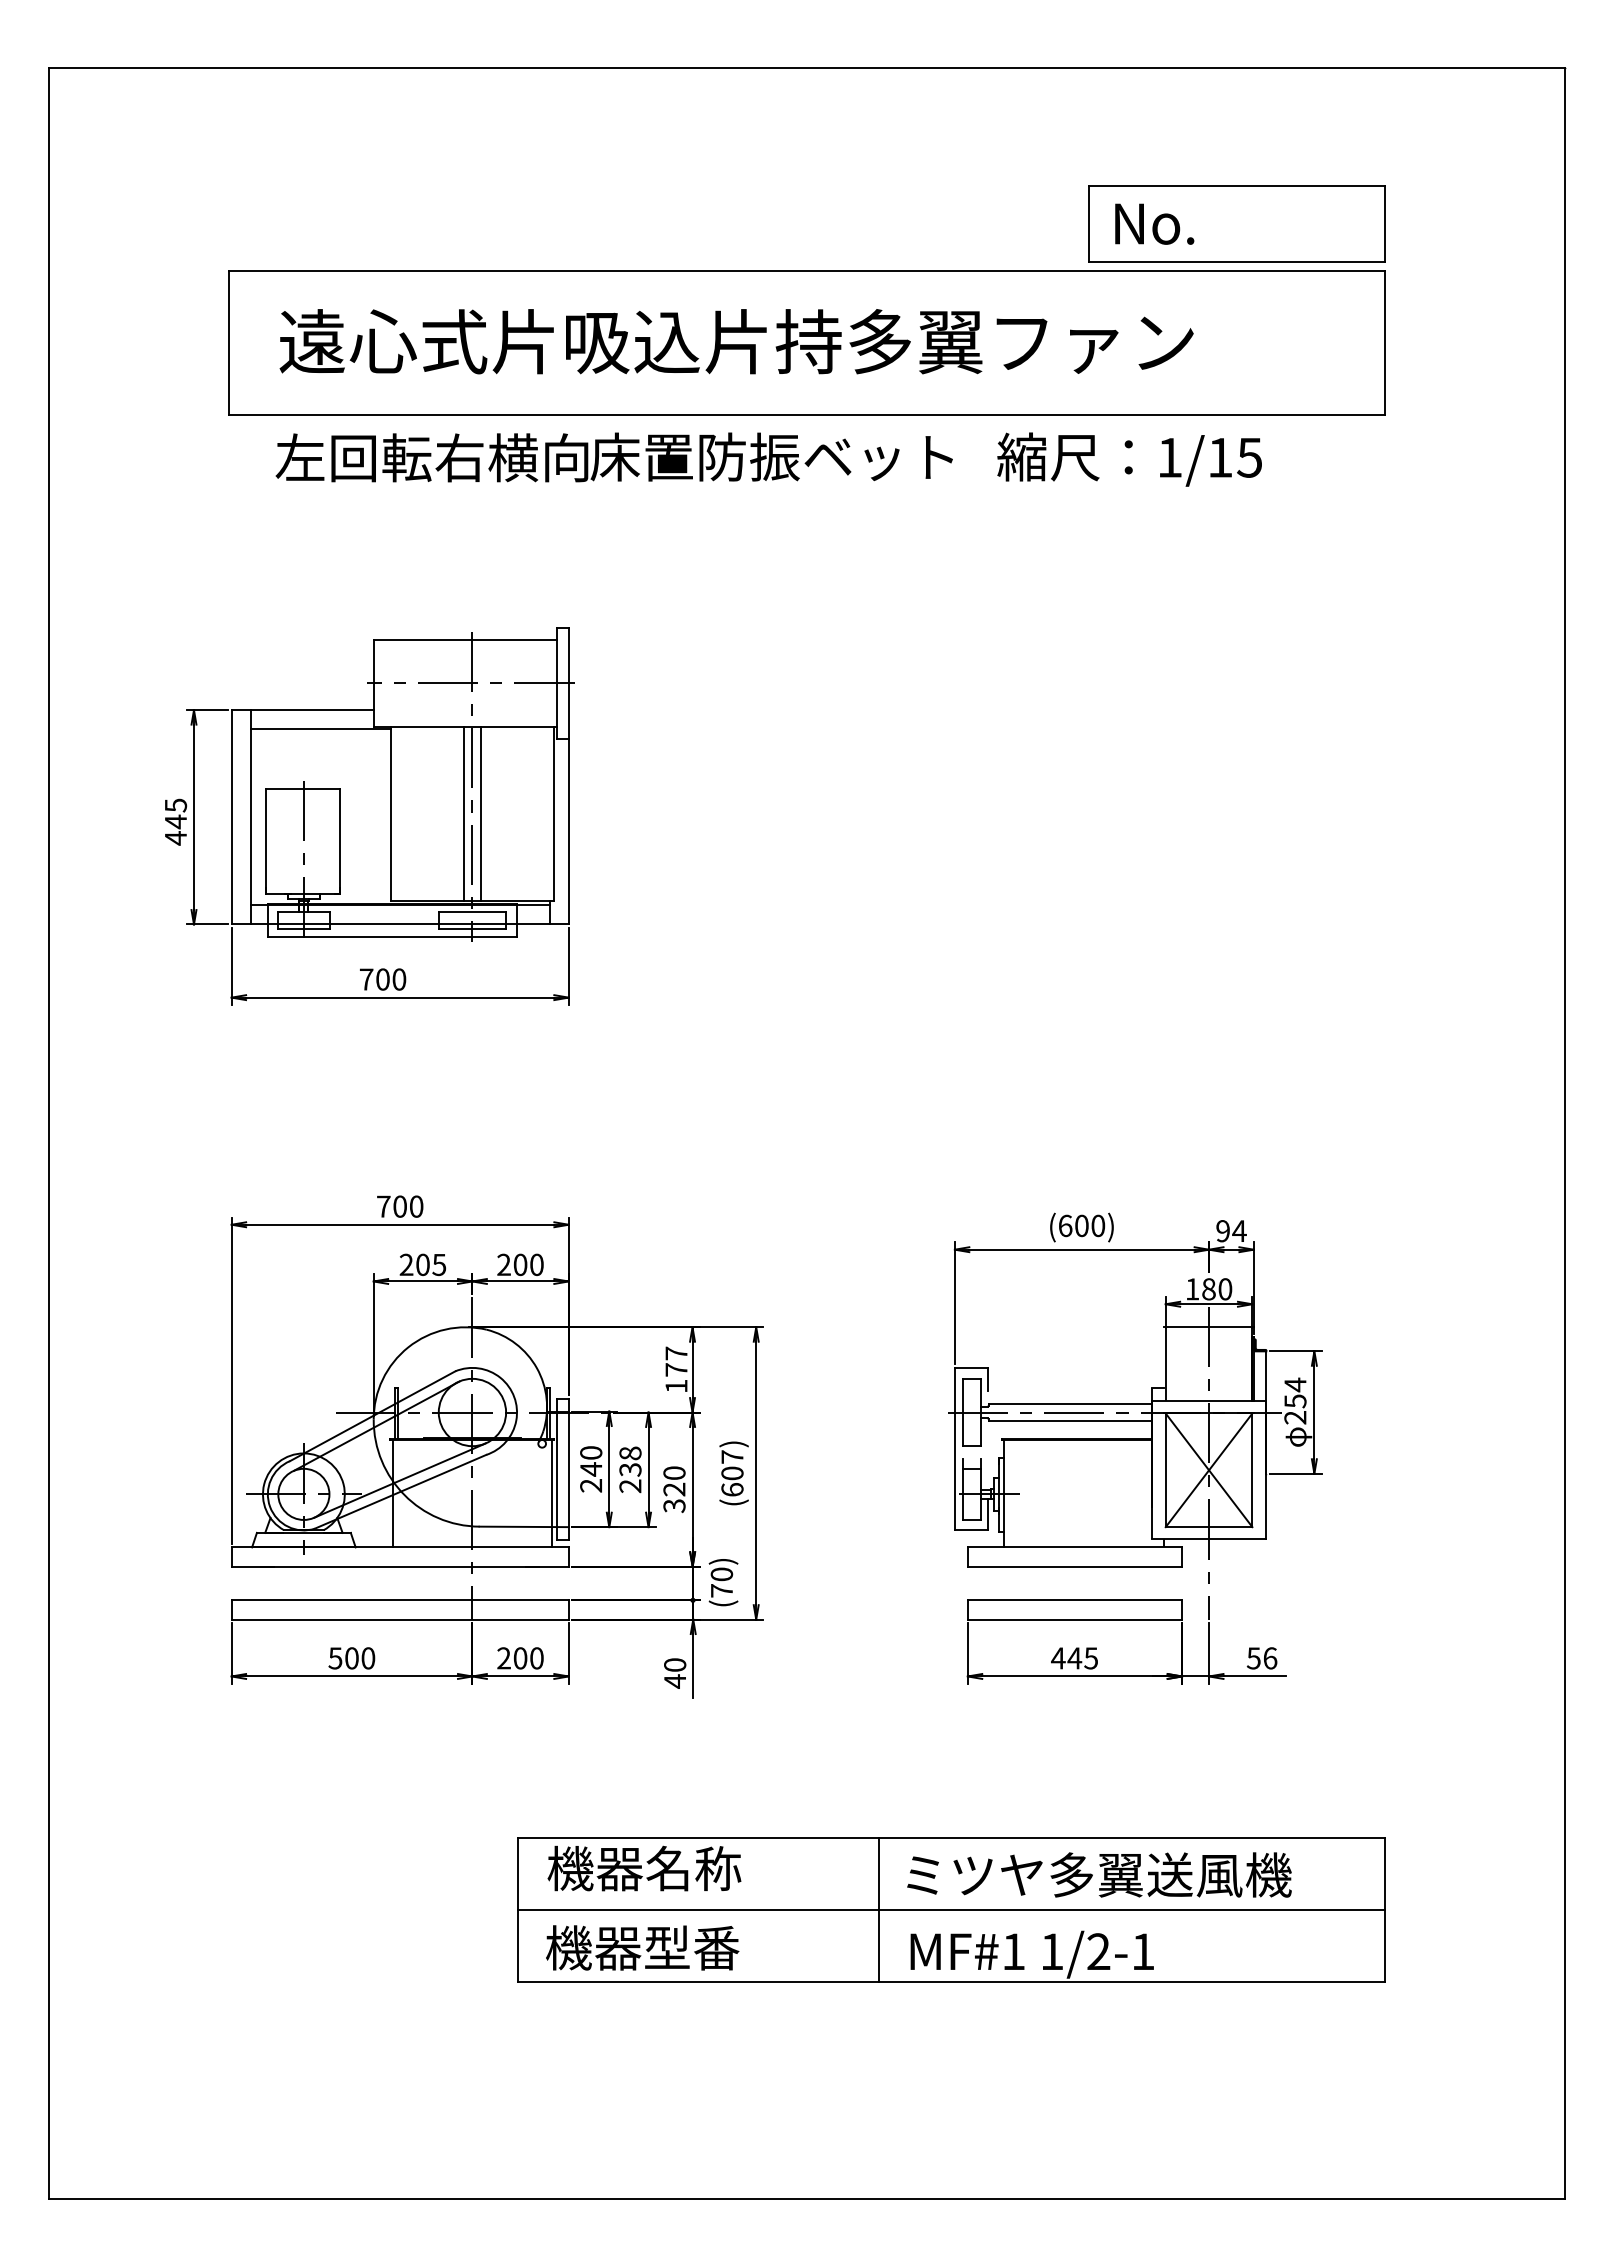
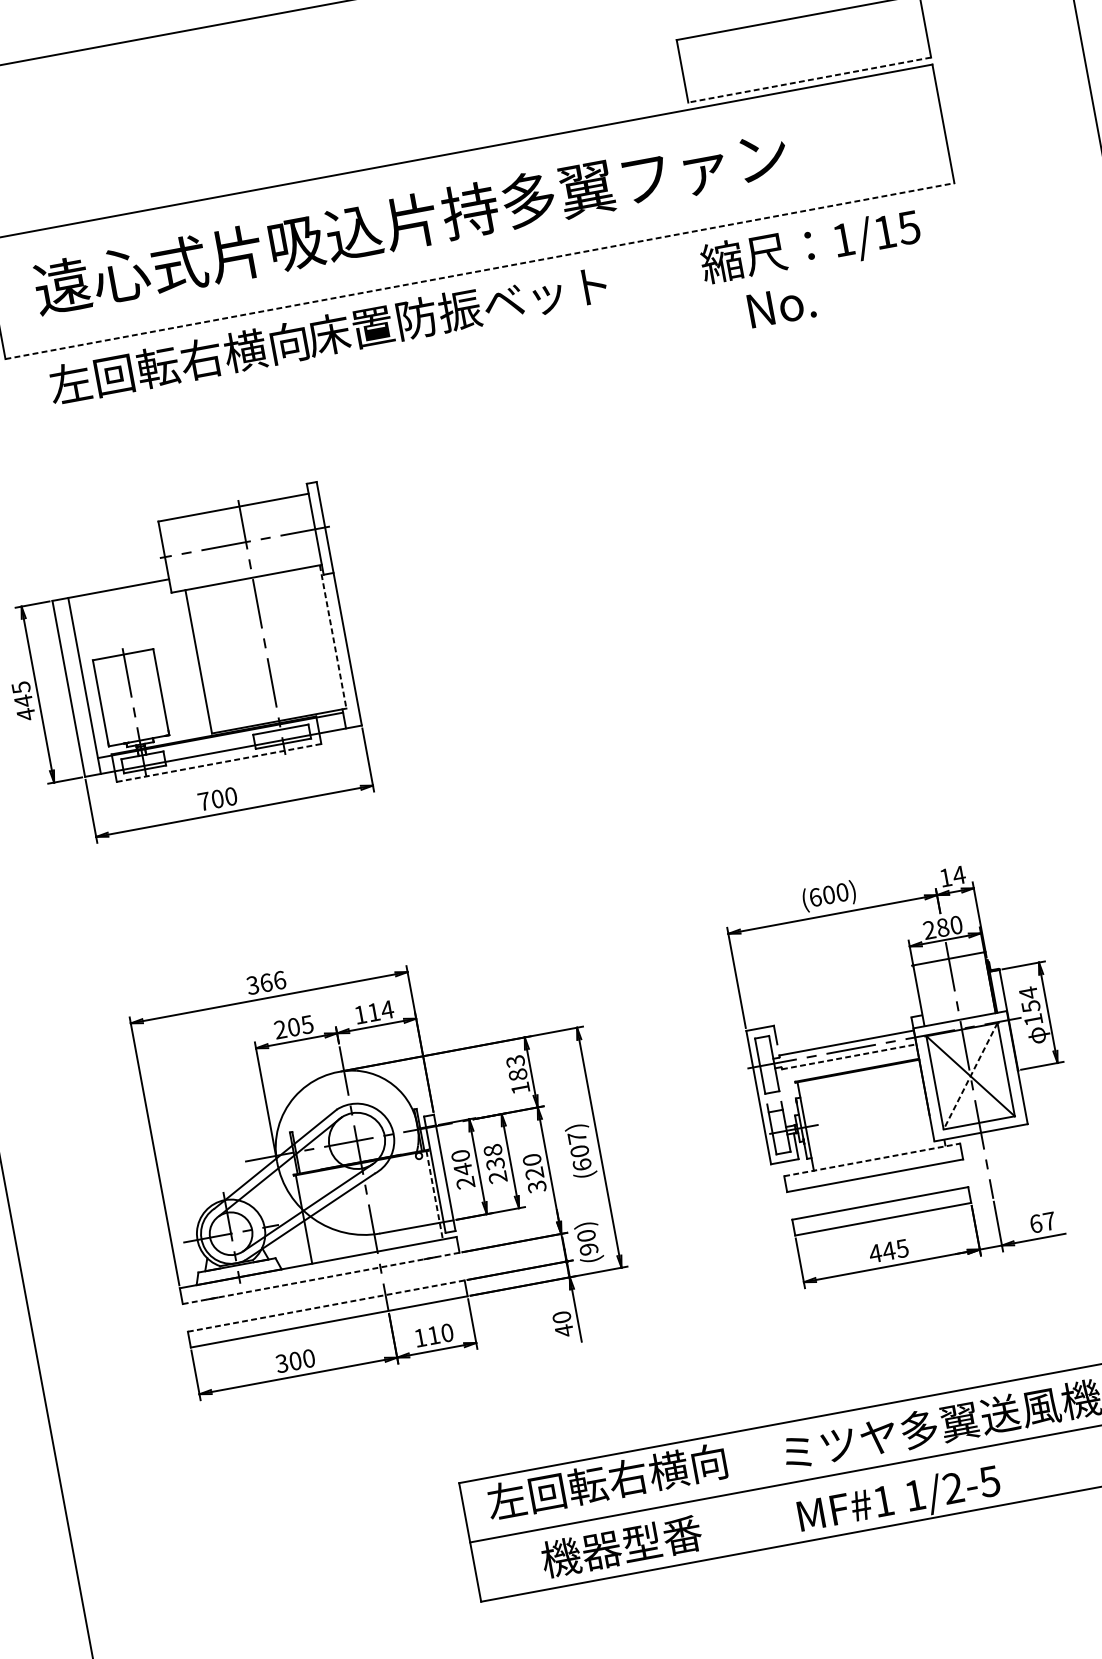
text: (1154, 223) -> (781, 305), moved
line: (1237, 262) -> (810, 80), solid -> dashed
line: (807, 415) -> (480, 271), solid -> dashed
text: (1129, 459) -> (810, 247), moved
line: (320, 729) -> (128, 603), removed
line: (464, 813) -> (259, 650), removed
line: (480, 813) -> (272, 647), removed
line: (554, 814) -> (333, 637), solid -> dashed
line: (392, 937) -> (219, 763), solid -> dashed
text: (399, 1206) -> (265, 982), 700 -> 366
text: (1222, 1231) -> (945, 878), 94 -> 14
text: (520, 1264) -> (373, 1012), 200 -> 114
text: (1192, 1289) -> (929, 930), 180 -> 280
text: (676, 1361) -> (516, 1067), 177 -> 183
text: (1295, 1417) -> (1033, 1019), 254 -> 154
line: (1070, 1420) -> (849, 1056), solid -> dashed
line: (1208, 1470) -> (970, 1076), solid -> dashed
line: (552, 1493) -> (435, 1195), solid -> dashed
line: (1075, 1547) -> (872, 1159), solid -> dashed
line: (400, 1566) -> (321, 1278), solid -> dashed
text: (721, 1590) -> (588, 1249), (70) -> (90)
line: (400, 1600) -> (326, 1306), solid -> dashed
text: (335, 1658) -> (282, 1363), 500 -> 300
text: (512, 1658) -> (427, 1336), 200 -> 110
text: (1261, 1658) -> (1042, 1222), 56 -> 67
text: (691, 1868) -> (606, 1481), 機器名称 -> 左回転右横向
line: (879, 1909) -> (766, 1486), removed
text: (642, 1947) -> (621, 1546), moved
text: (1142, 1951) -> (989, 1481), 1/2-1 -> 1/2-5

